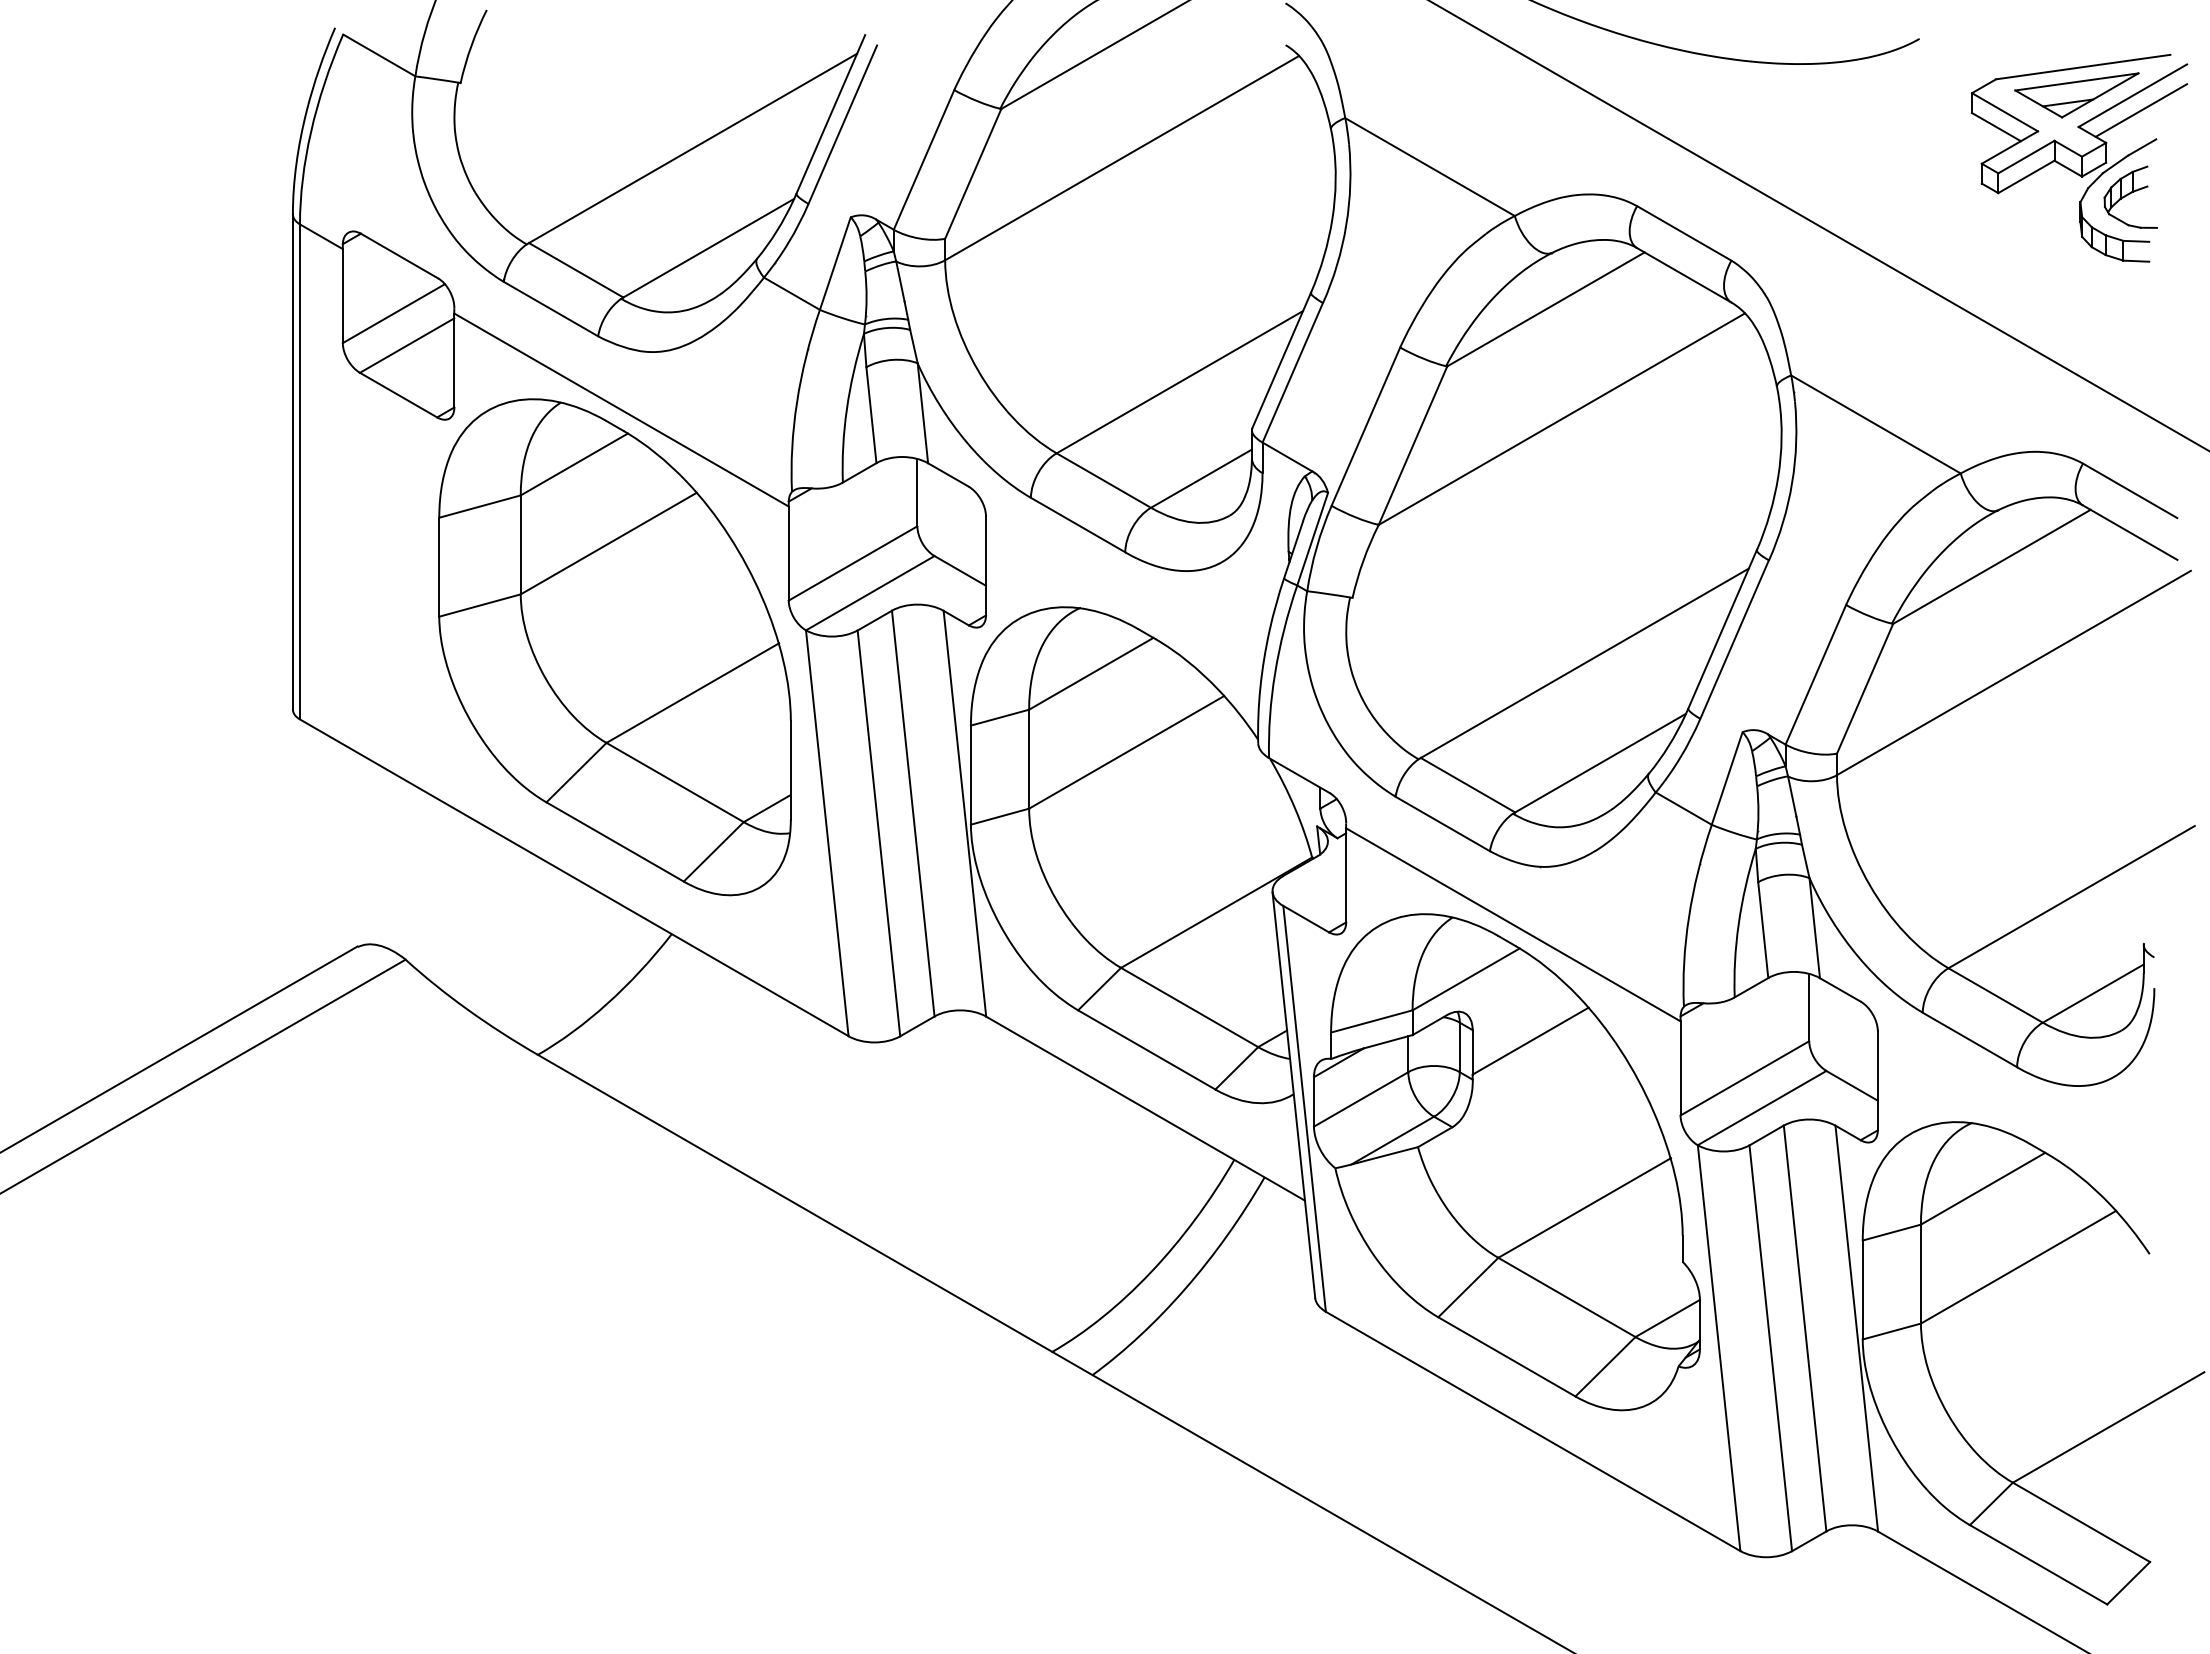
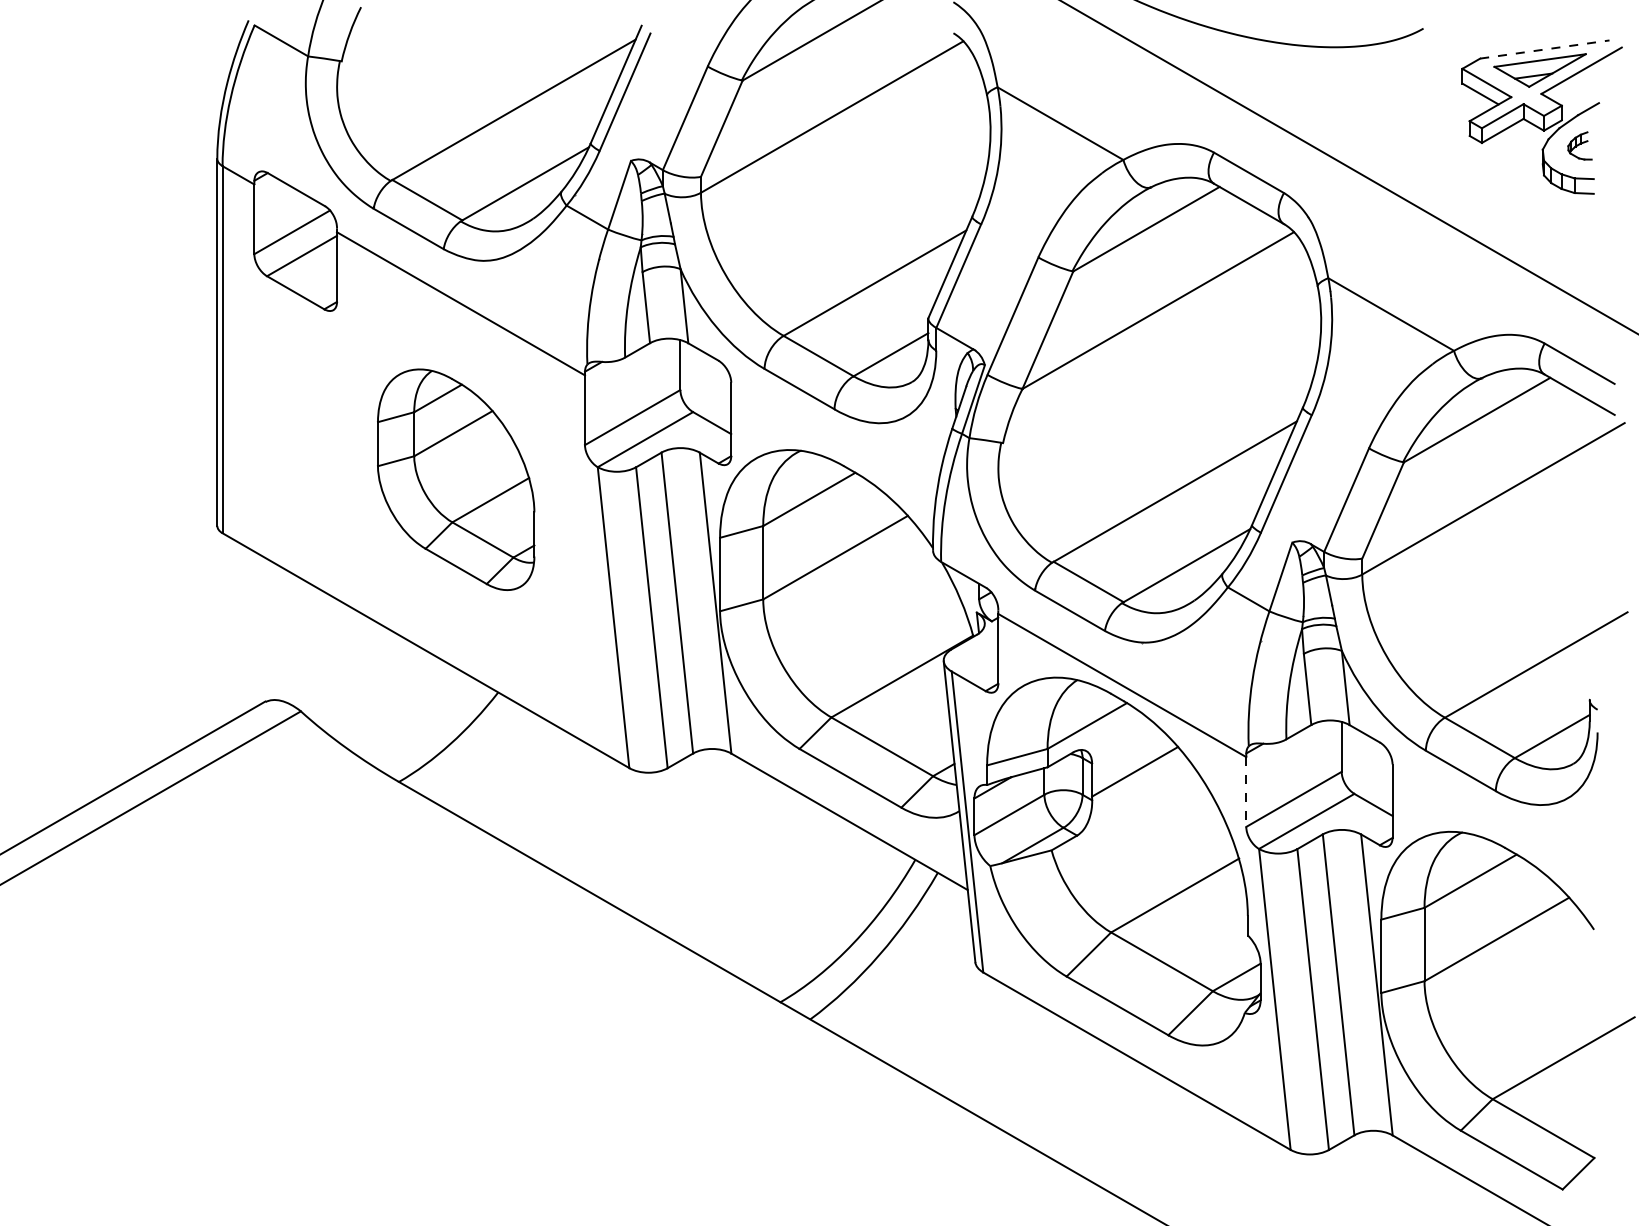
line: (2083, 67) -> (1545, 49), solid -> dashed
line: (2141, 110) -> (1588, 81), removed
part: (2130, 196) -> (1579, 145), size x0.6
part: (614, 647) -> (455, 479), size x0.6
line: (1680, 1068) -> (1246, 792), solid -> dashed

